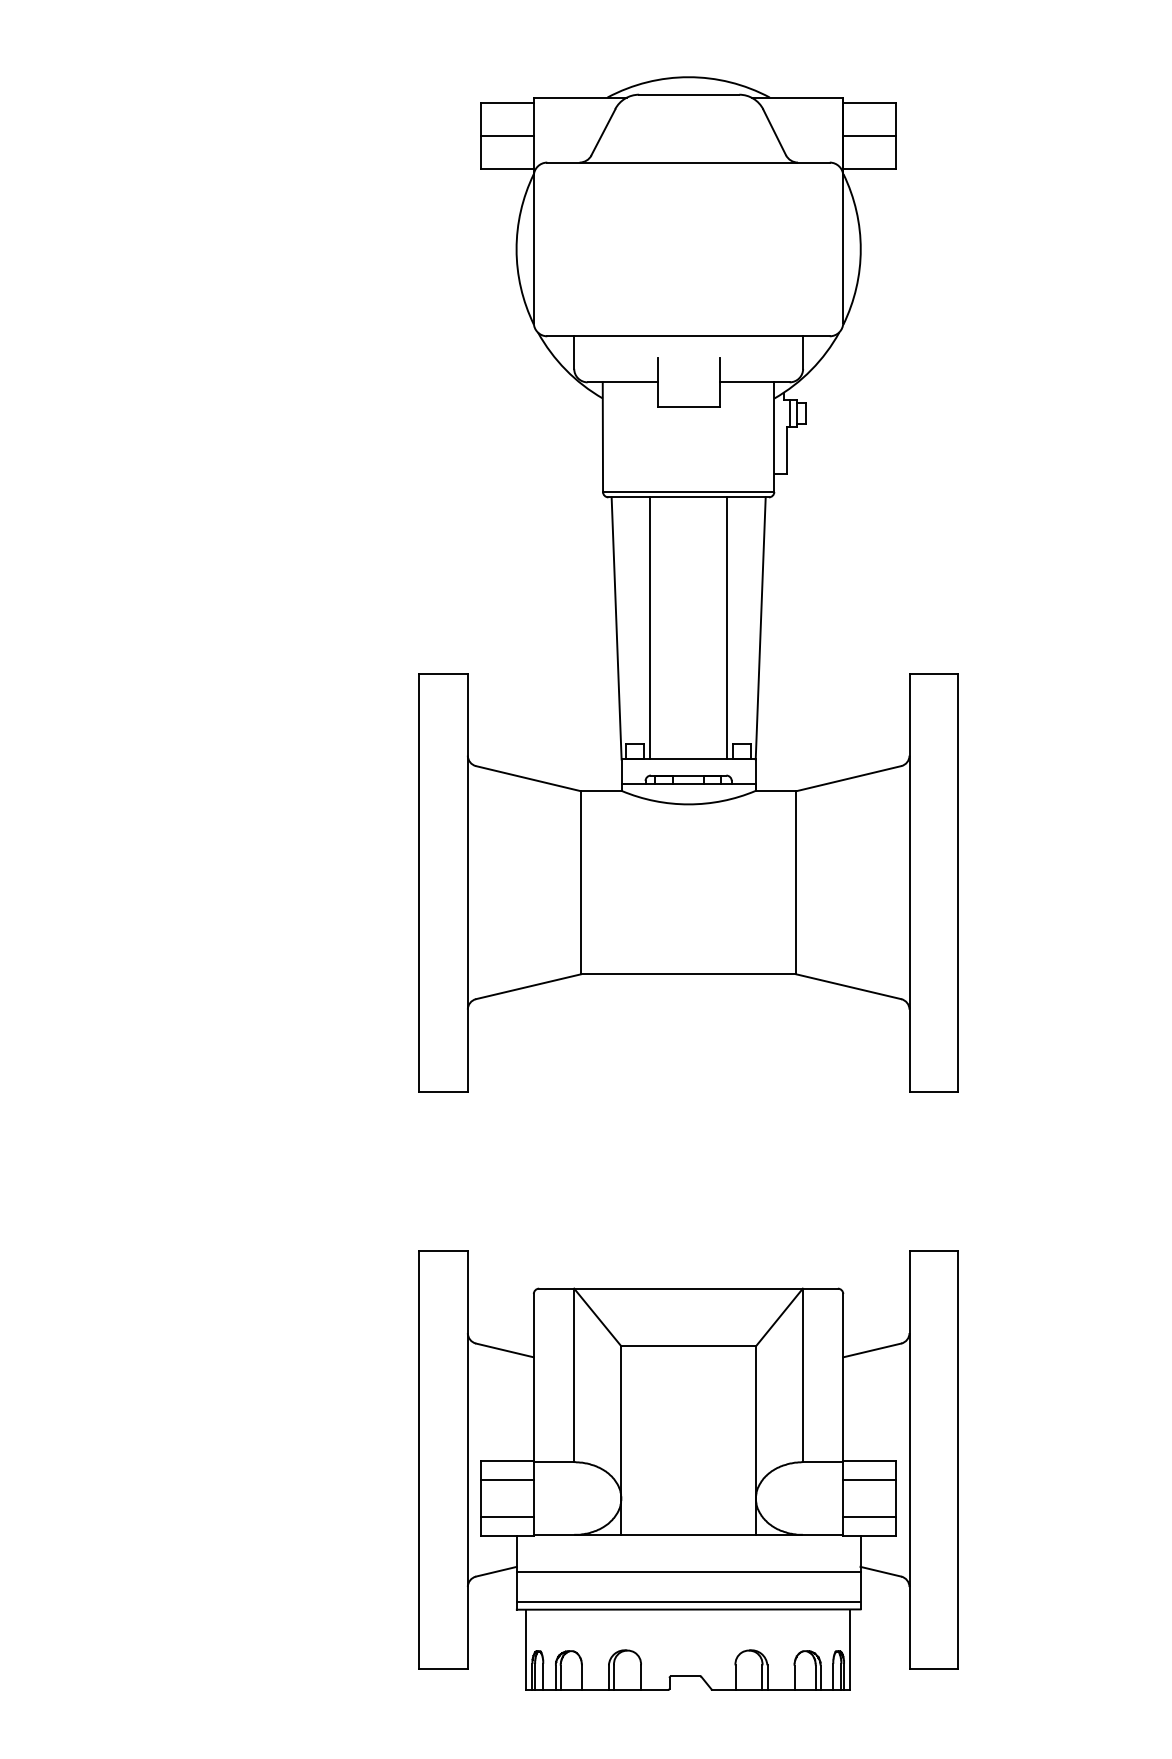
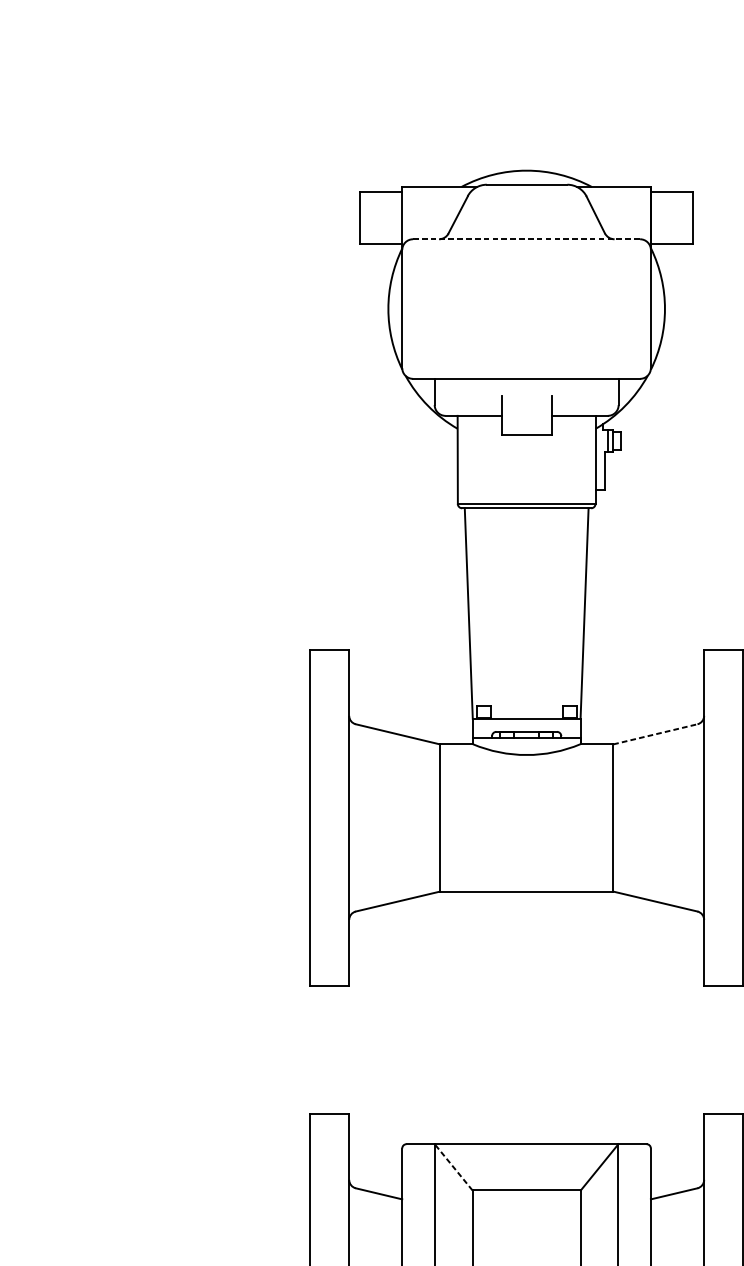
line: (507, 136) -> (381, 218), removed
line: (869, 136) -> (671, 218), removed
line: (689, 162) -> (527, 239), solid -> dashed
line: (650, 628) -> (496, 613), removed
line: (726, 628) -> (557, 613), removed
line: (848, 778) -> (655, 734), solid -> dashed
line: (597, 1317) -> (453, 1167), solid -> dashed

